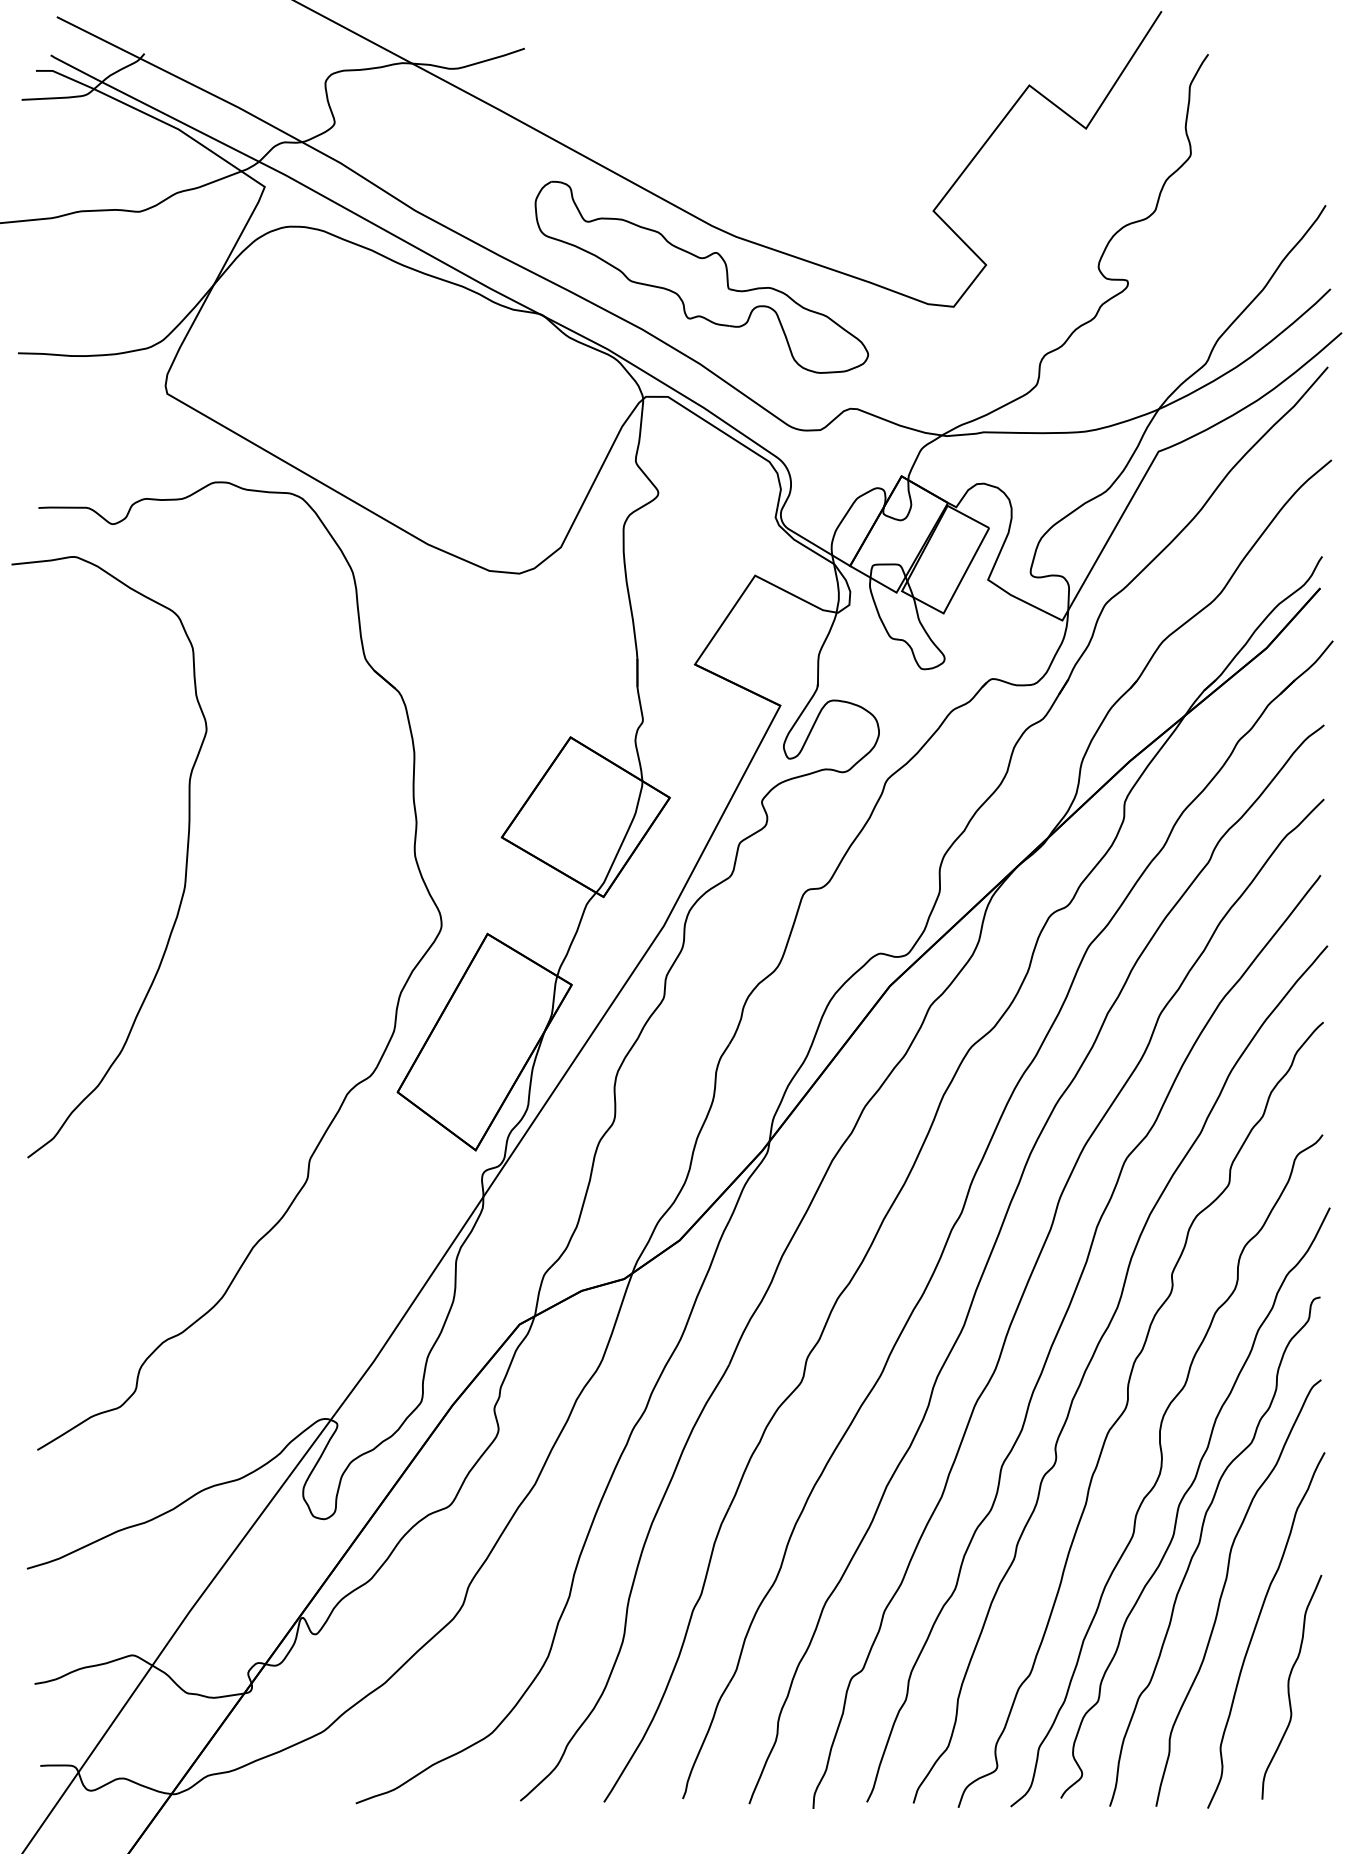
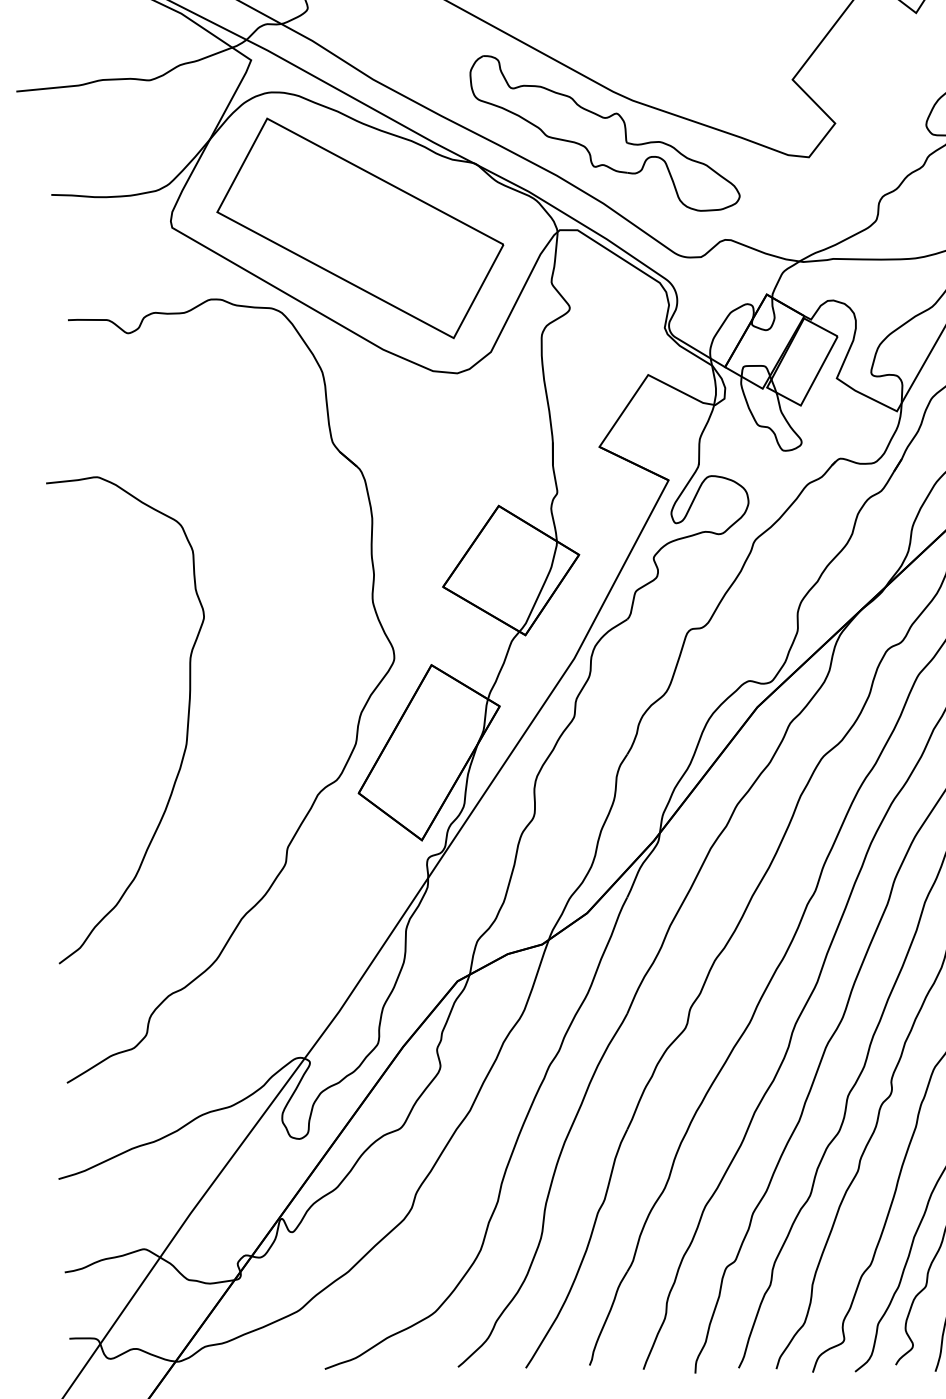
part: (399, 394) -> (360, 228), added
curve: (185, 863) -> (186, 725), moved

